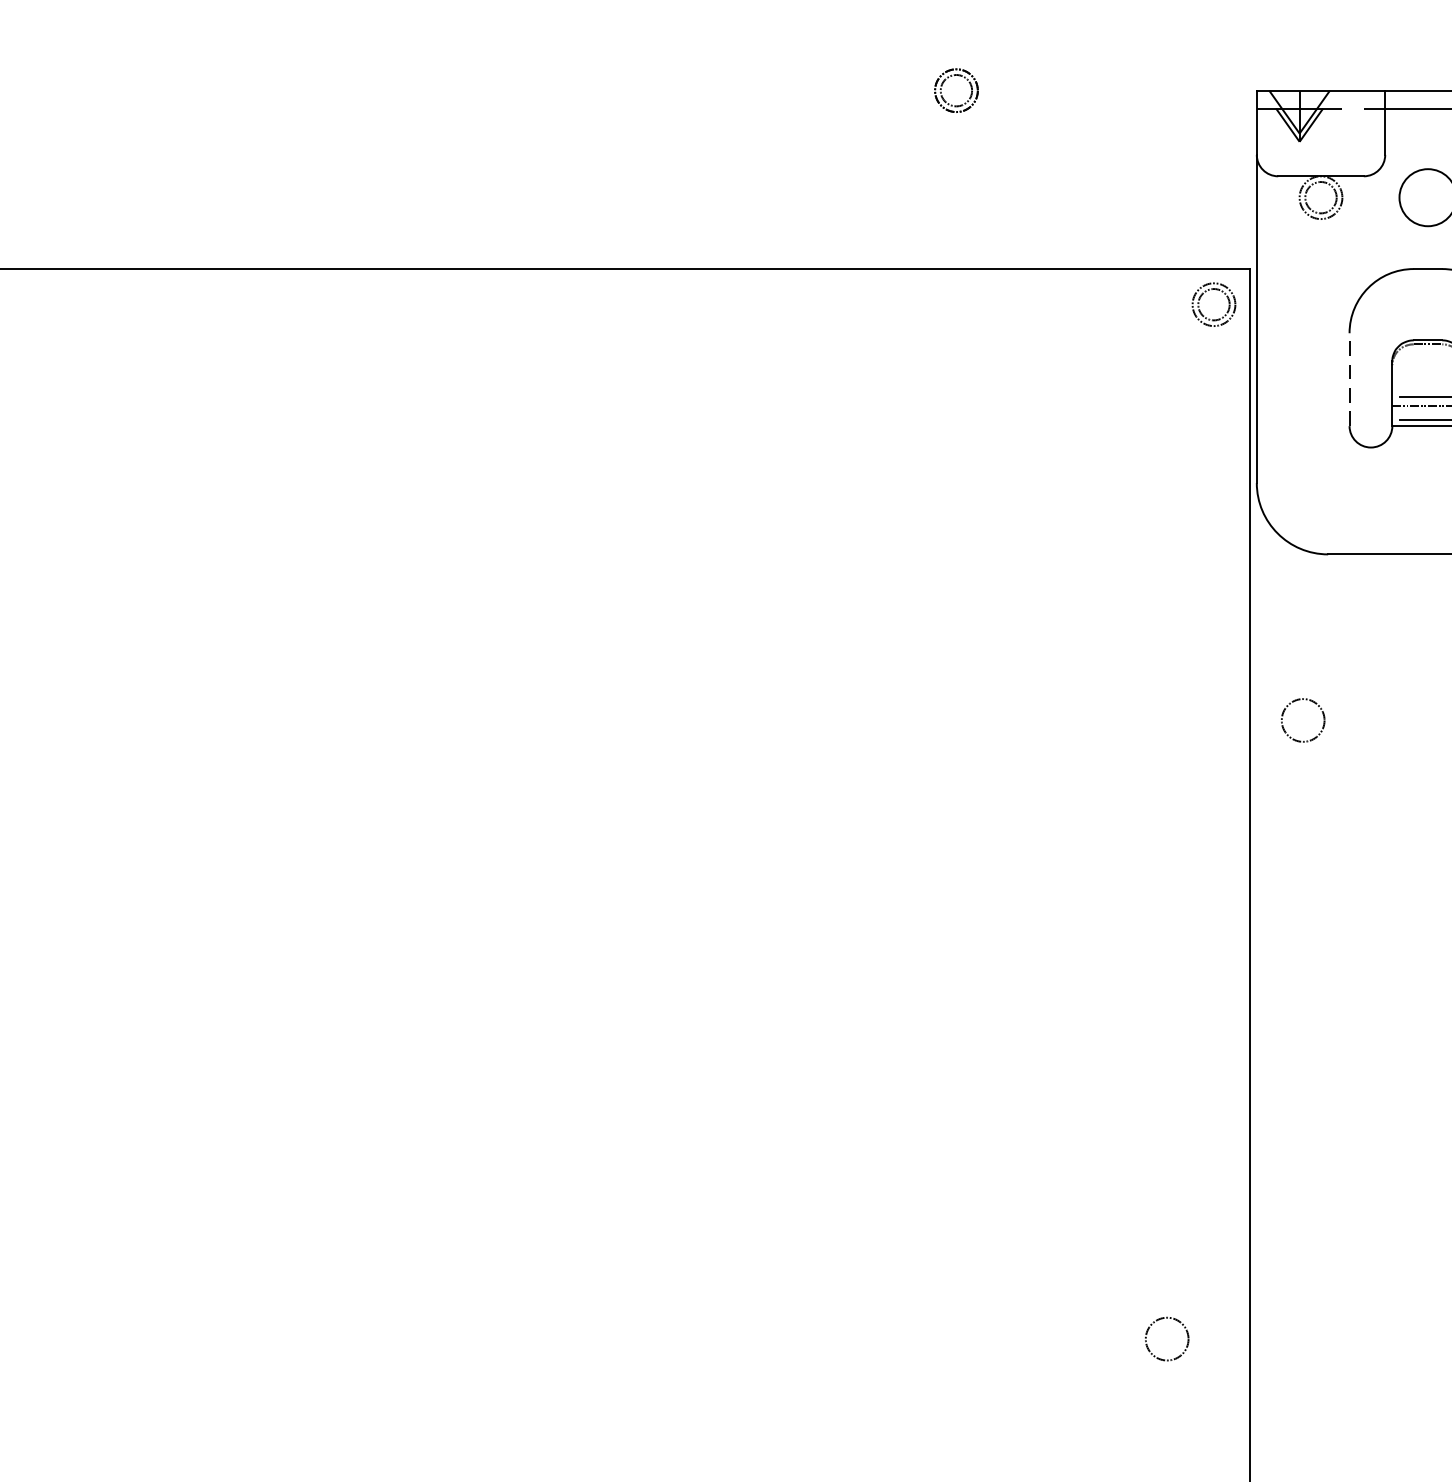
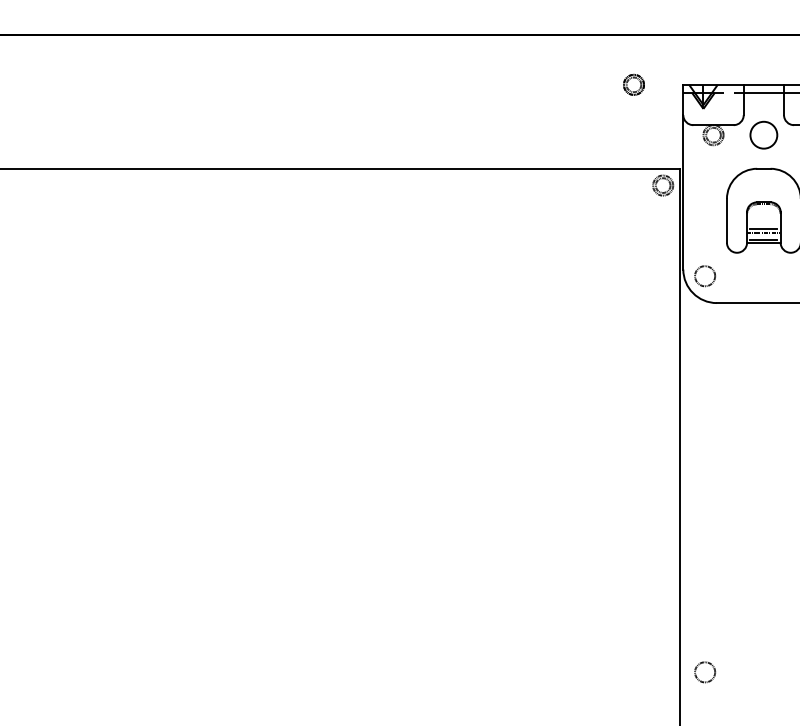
part: (955, 89) -> (633, 84), moved
line: (1348, 378) -> (726, 220), dashed -> solid
circle: (1301, 721) -> (704, 276), moved
circle: (1167, 1339) -> (705, 672), moved

